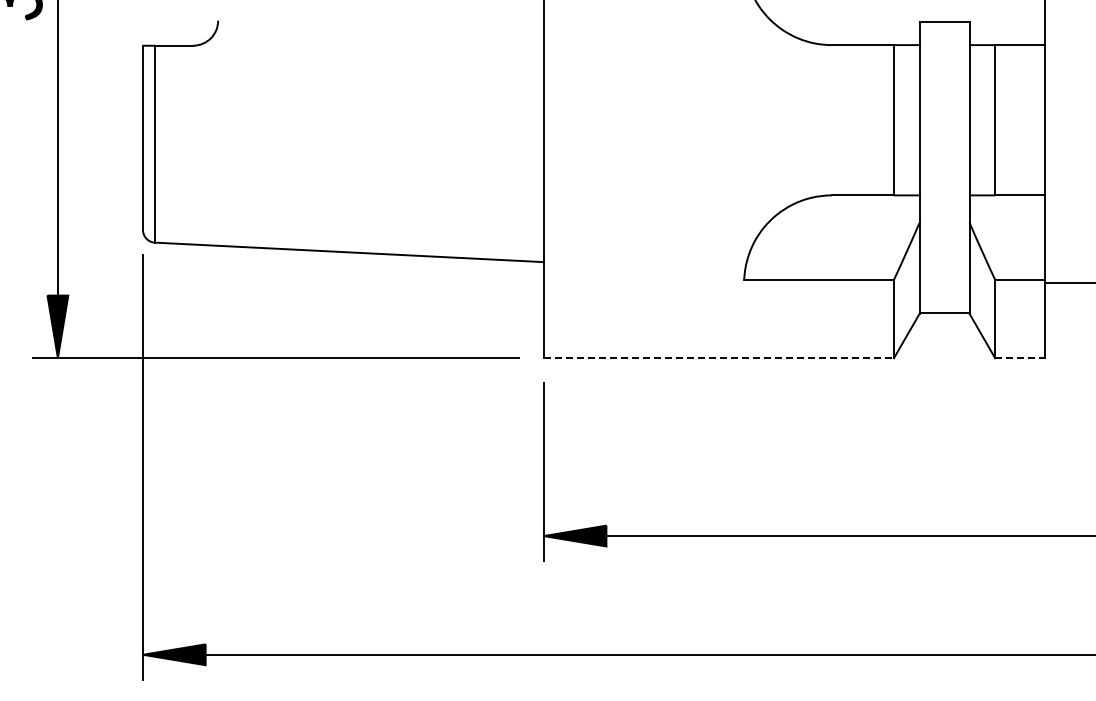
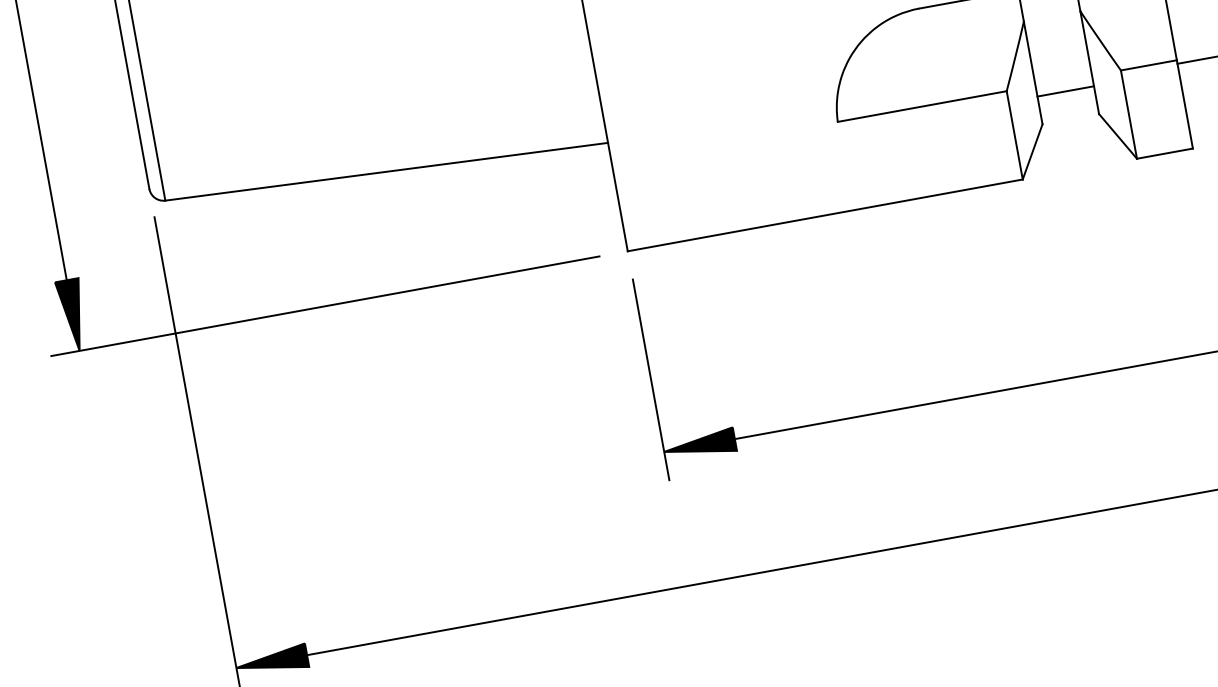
line: (944, 313) -> (1065, 91), moved
line: (719, 358) -> (826, 215), dashed -> solid
line: (1019, 358) -> (1164, 154), dashed -> solid

